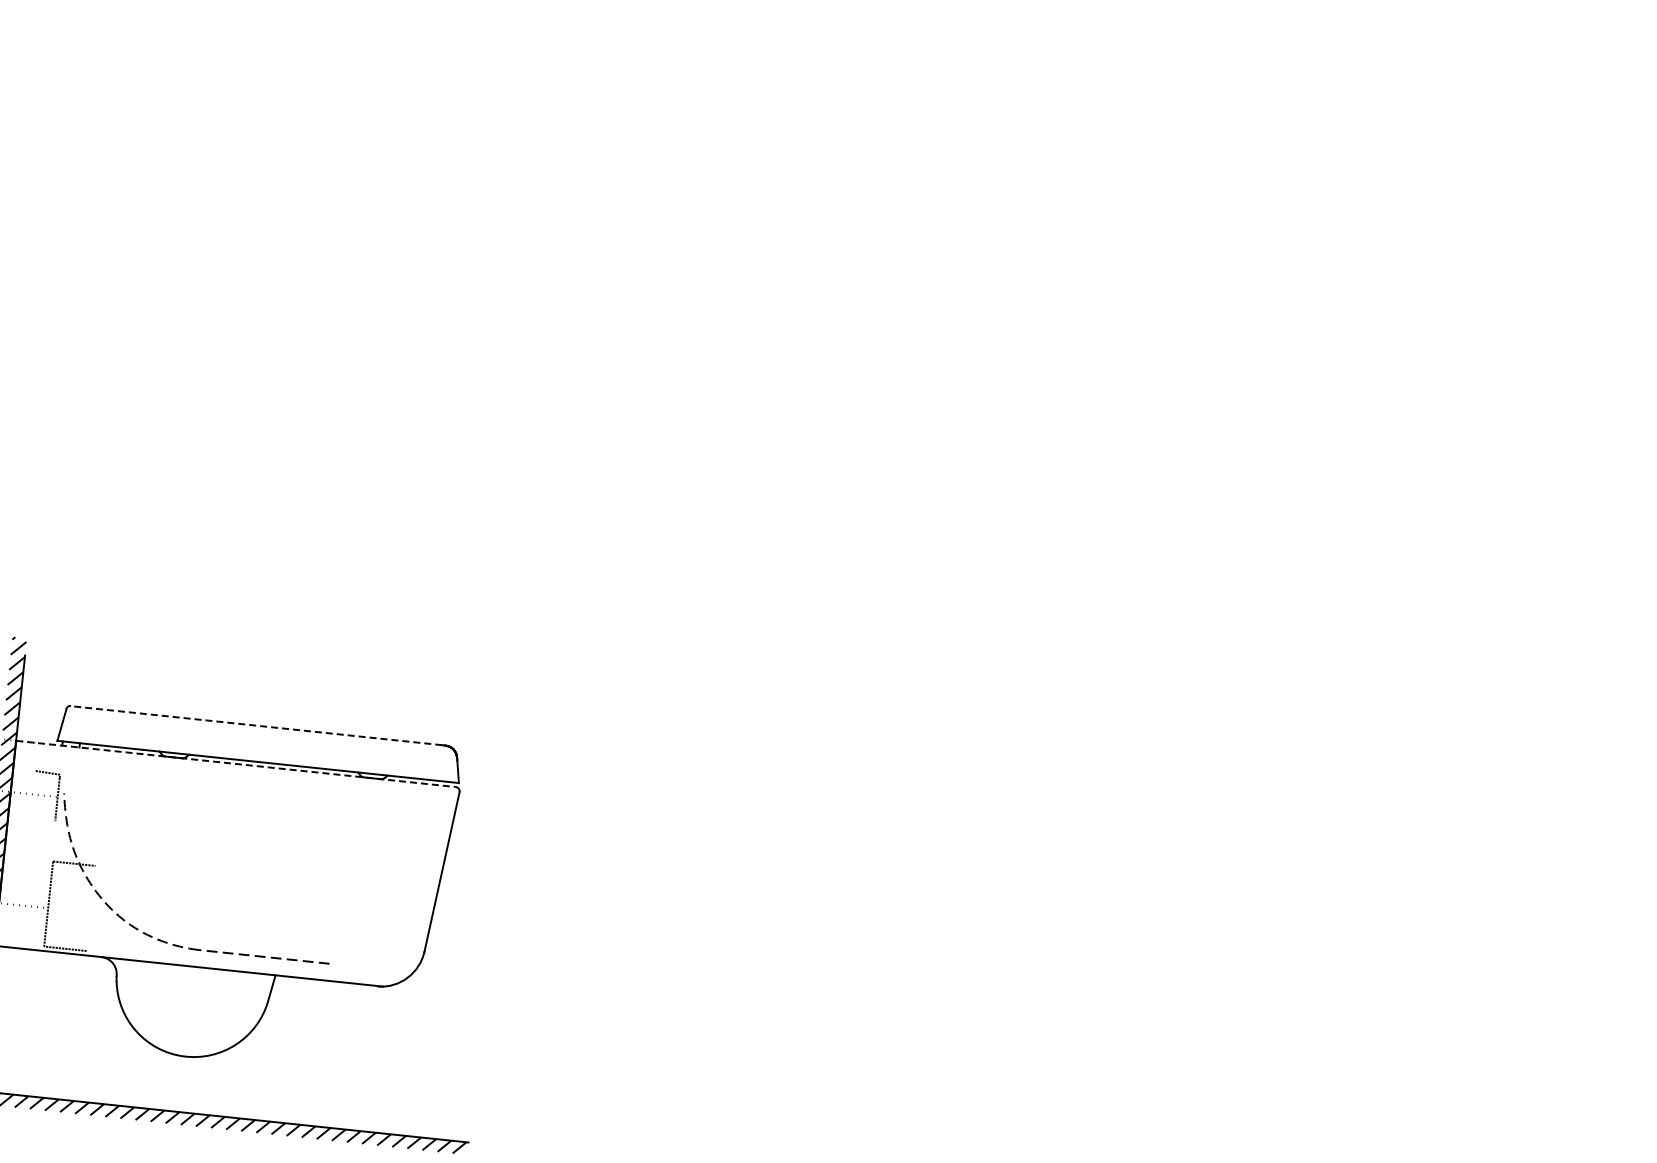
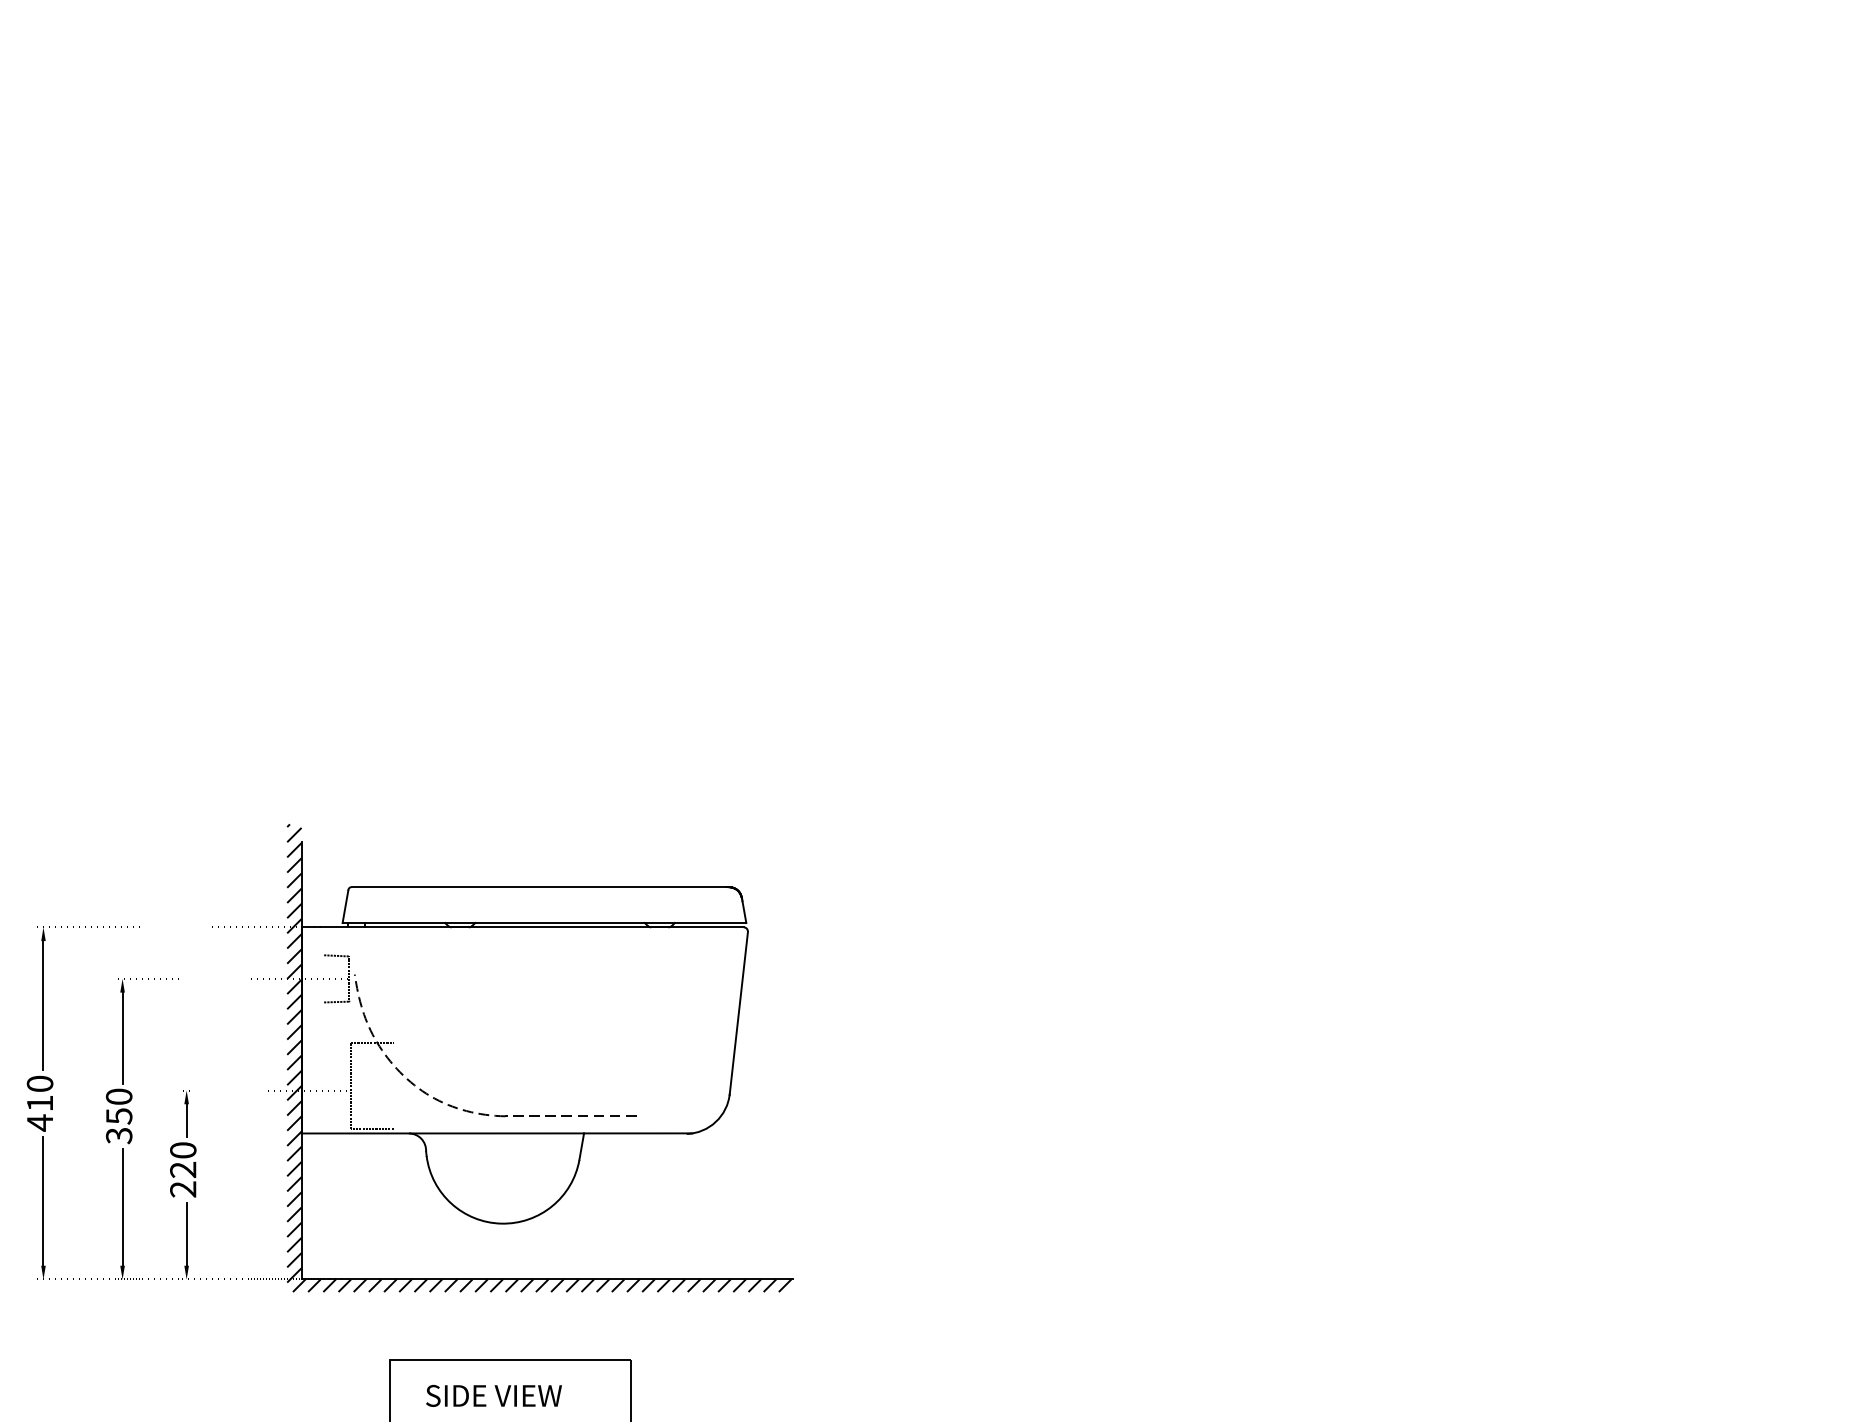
line: (256, 726) -> (539, 887), dashed -> solid
line: (236, 764) -> (523, 927), dashed -> solid
line: (42, 818) -> (335, 1001), added

